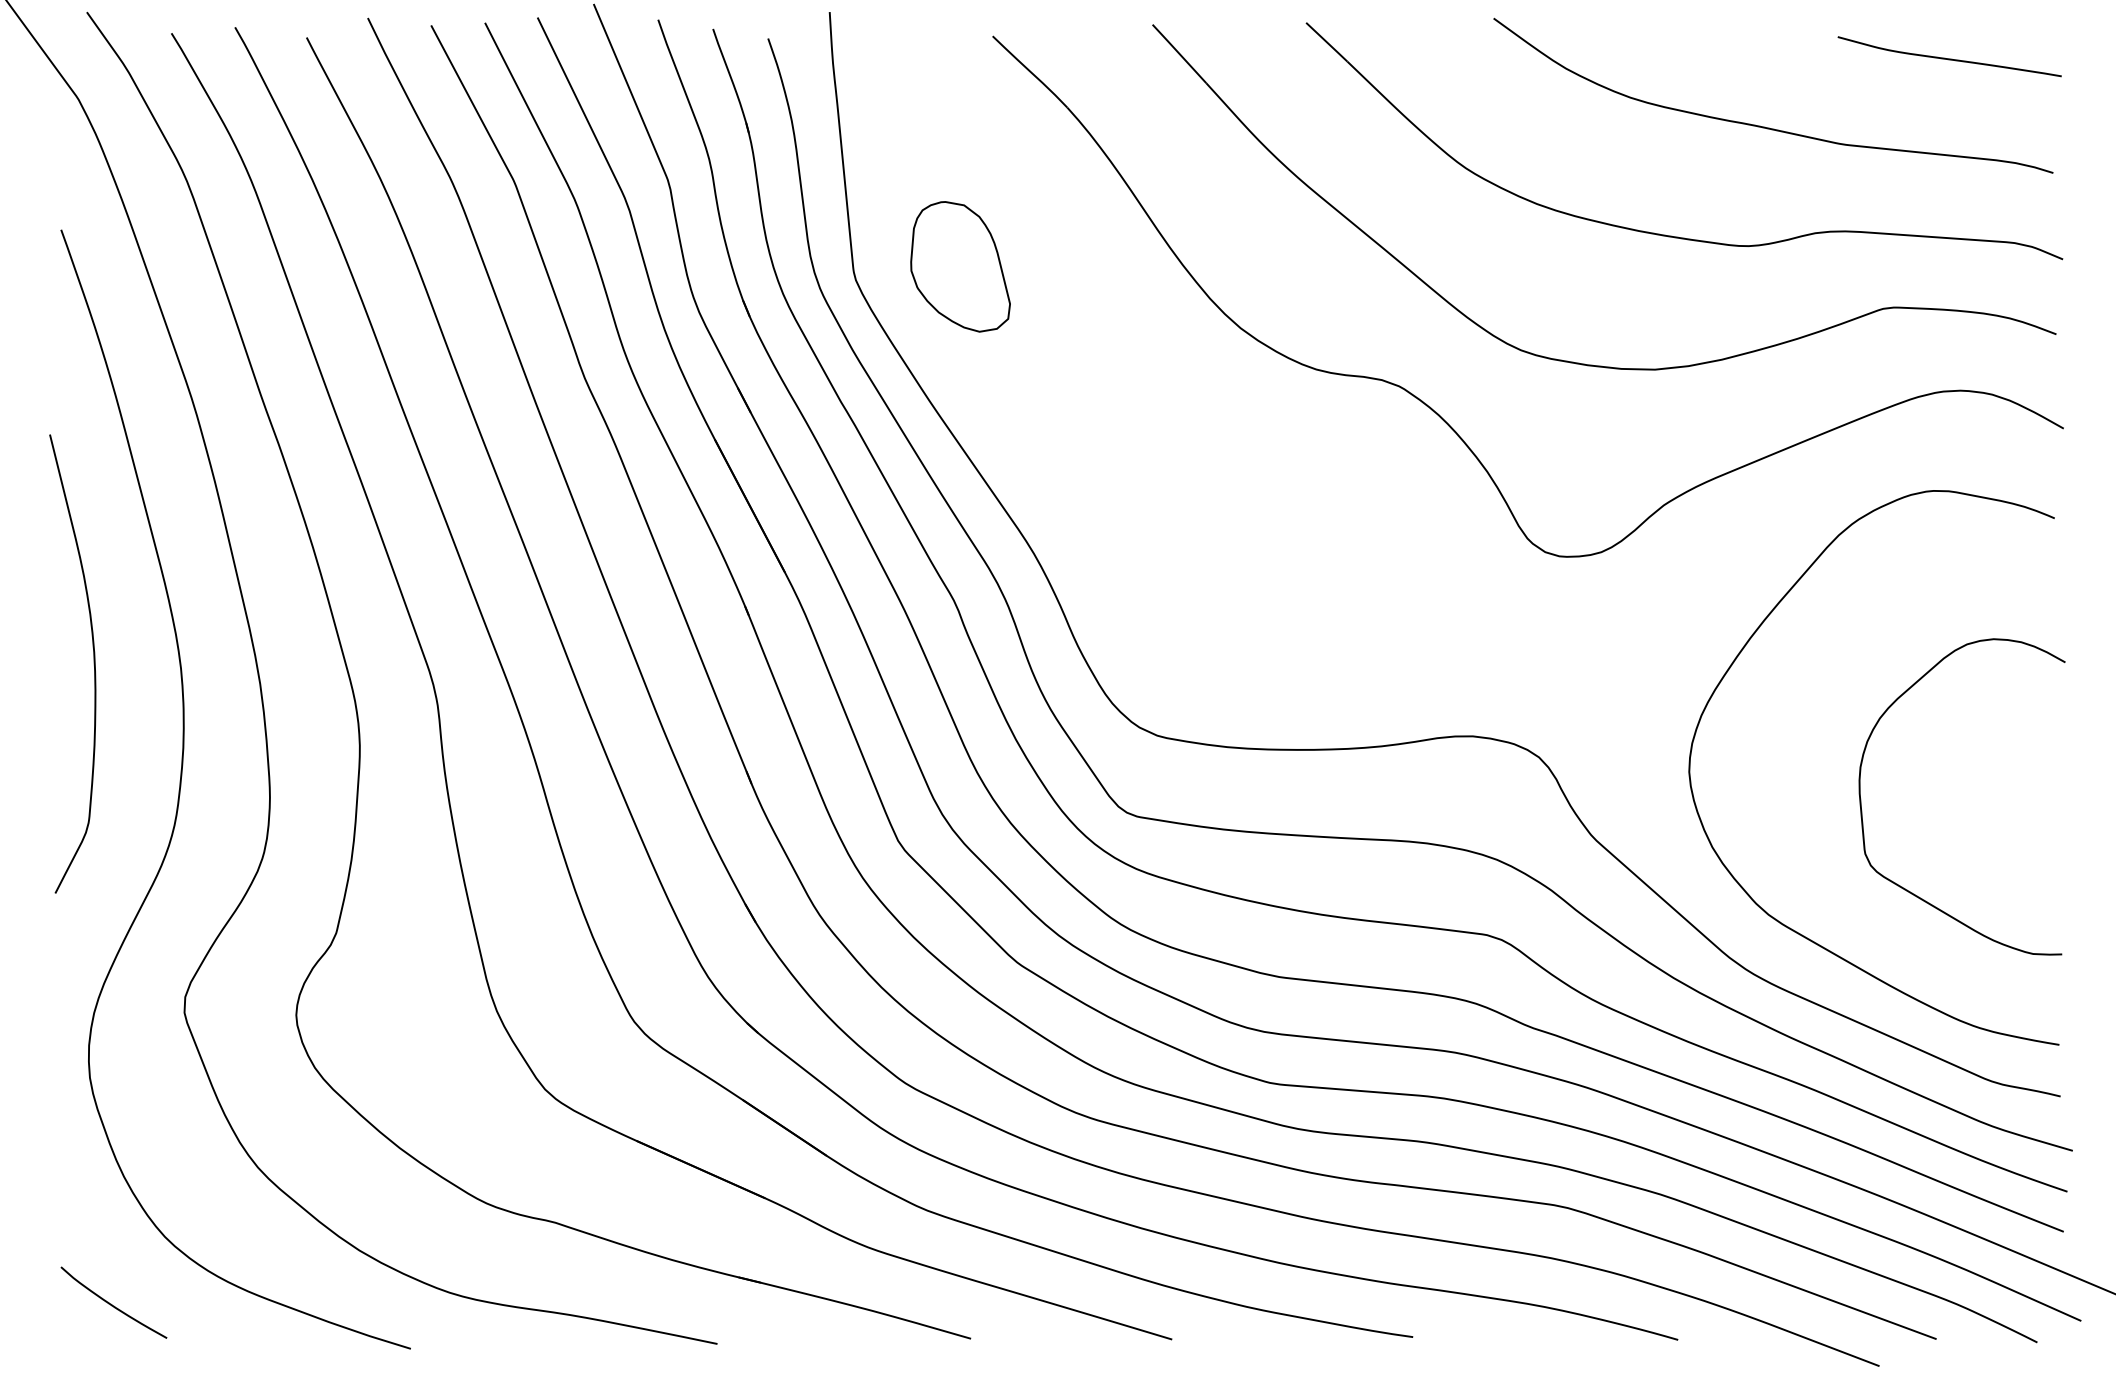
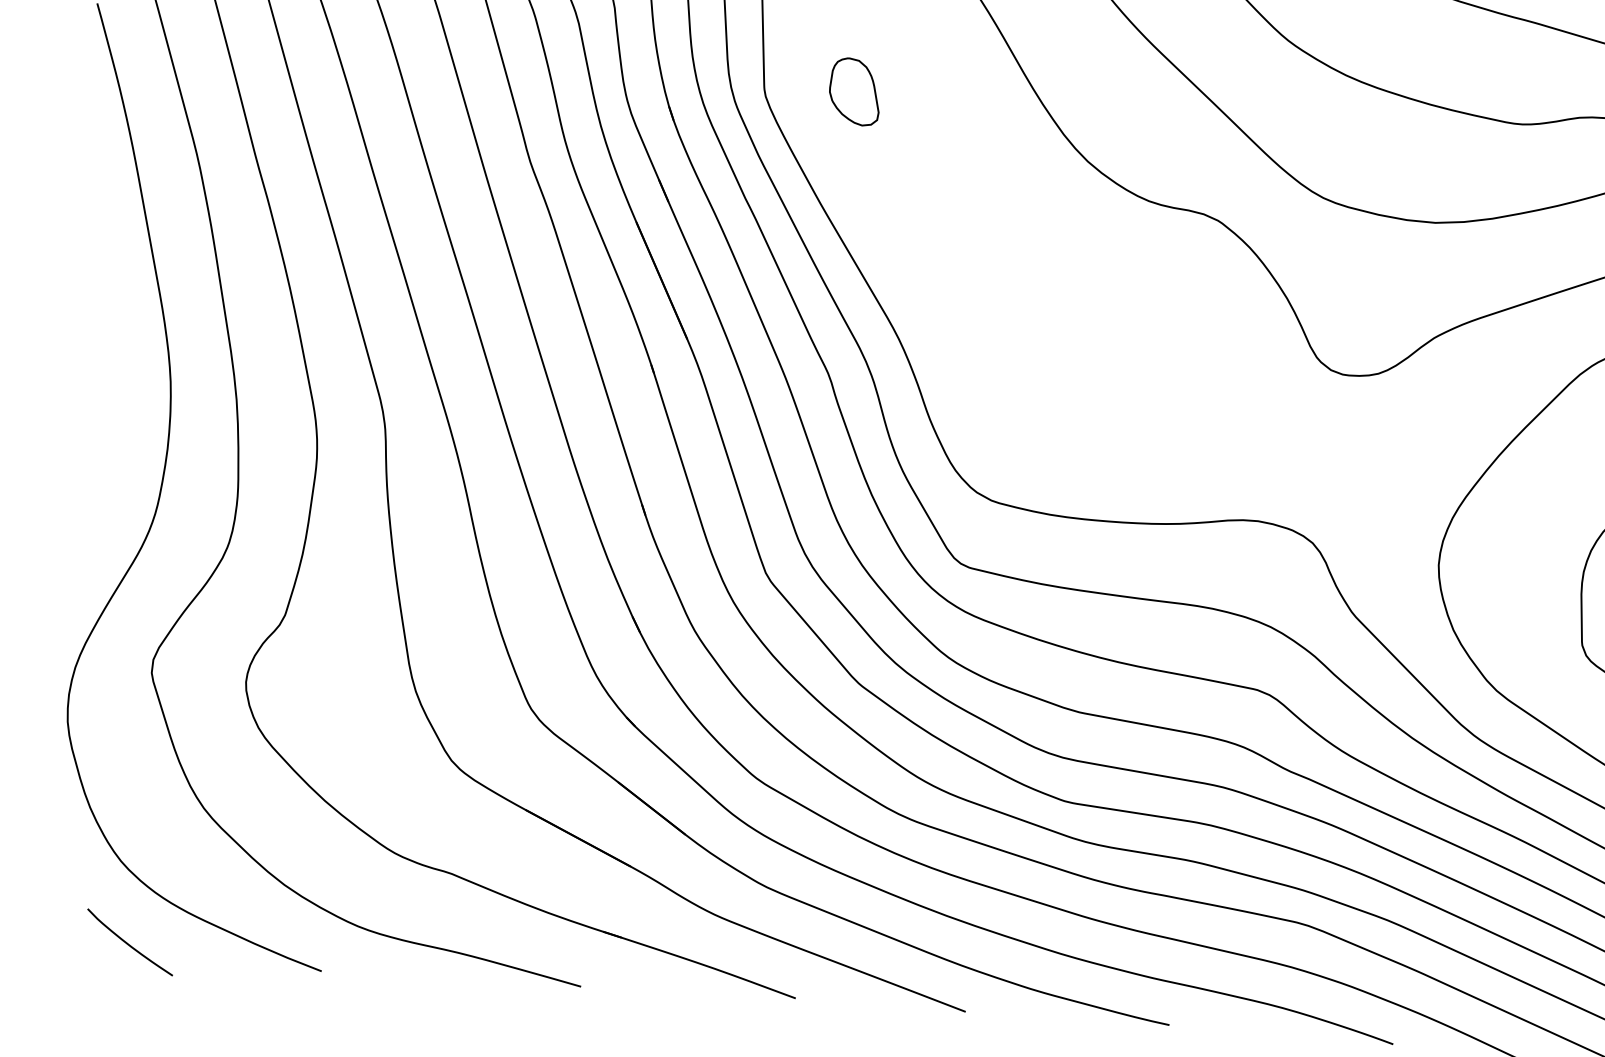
part: (960, 266) -> (854, 91), size x0.6
curve: (93, 663) -> (97, 371), removed
curve: (111, 1303) -> (128, 942), moved

